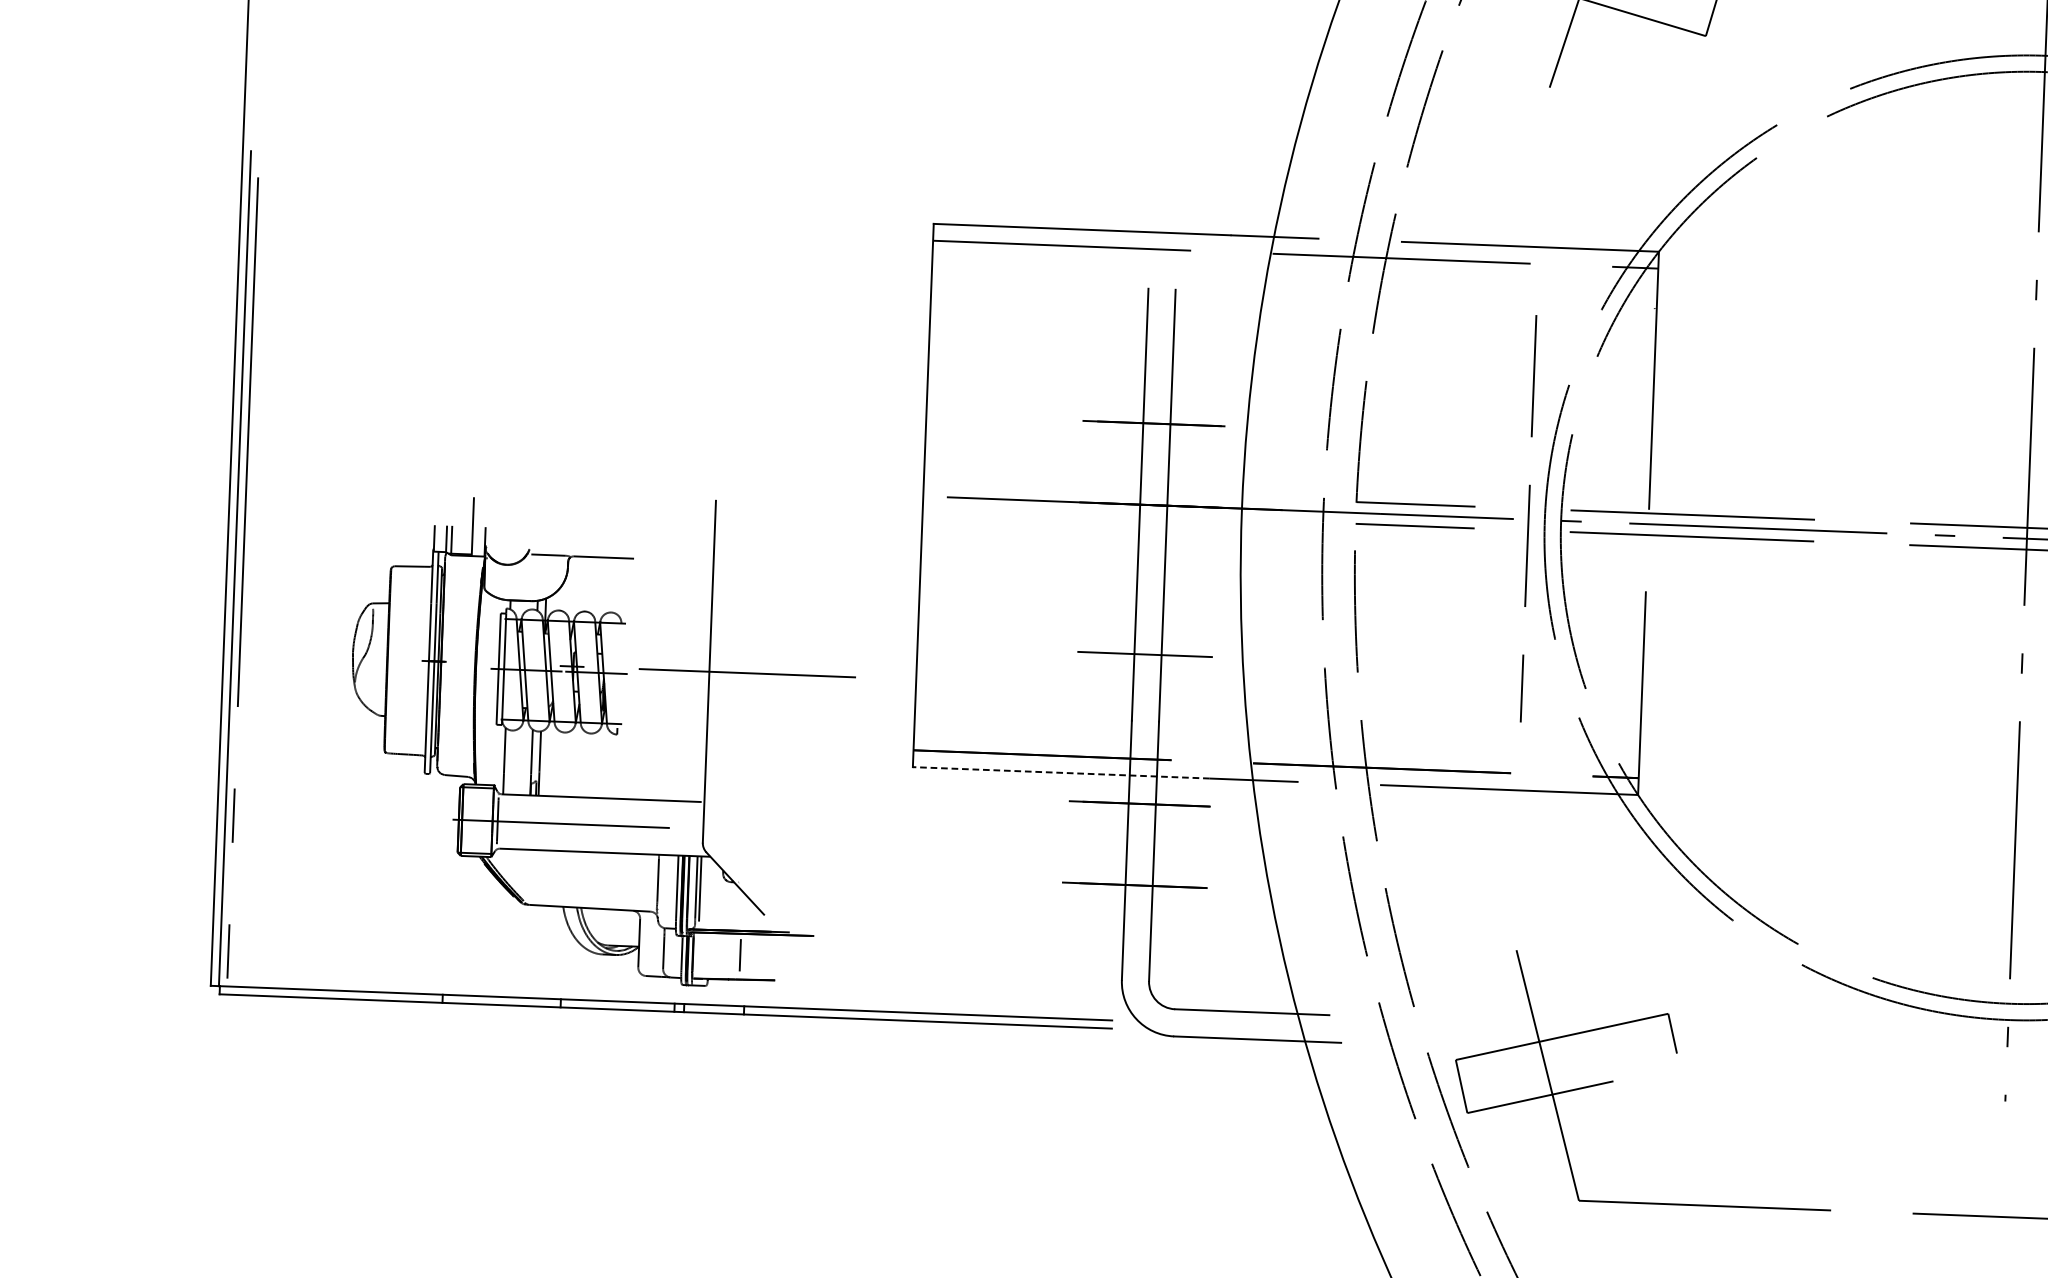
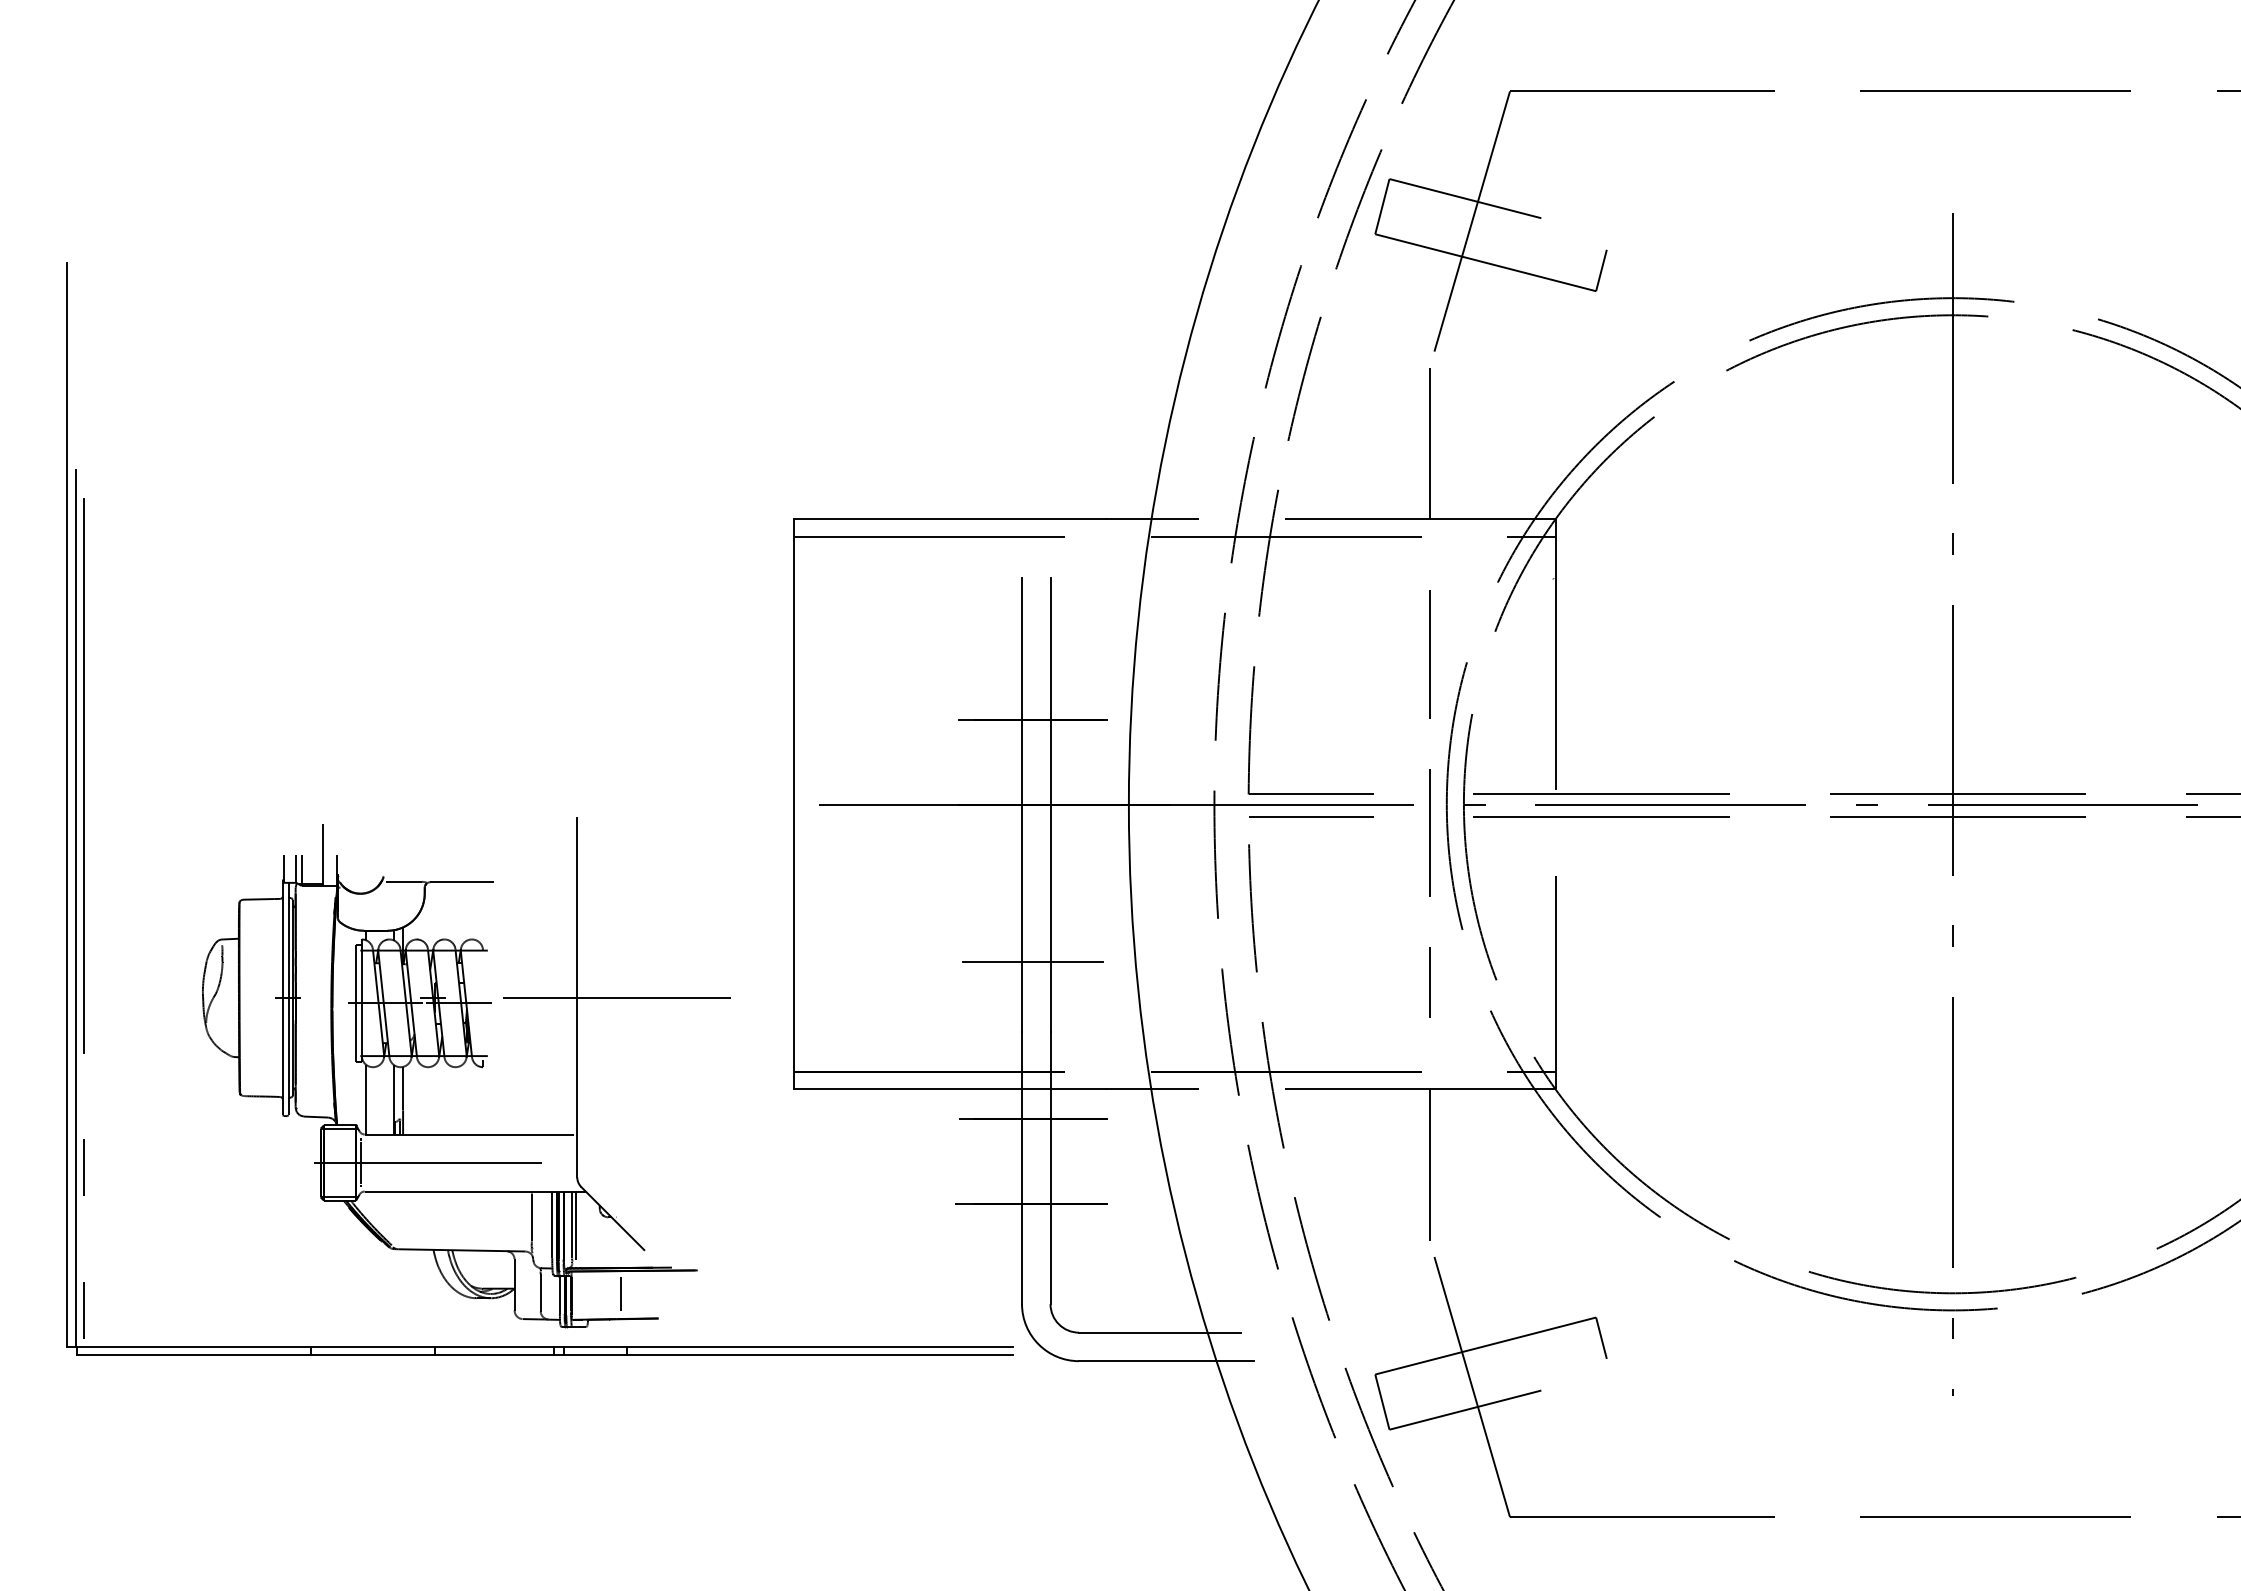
line: (1541, 175) -> (1429, 443), added
line: (1061, 772) -> (950, 1089), dashed -> solid
line: (1515, 861) -> (1429, 1164), added

